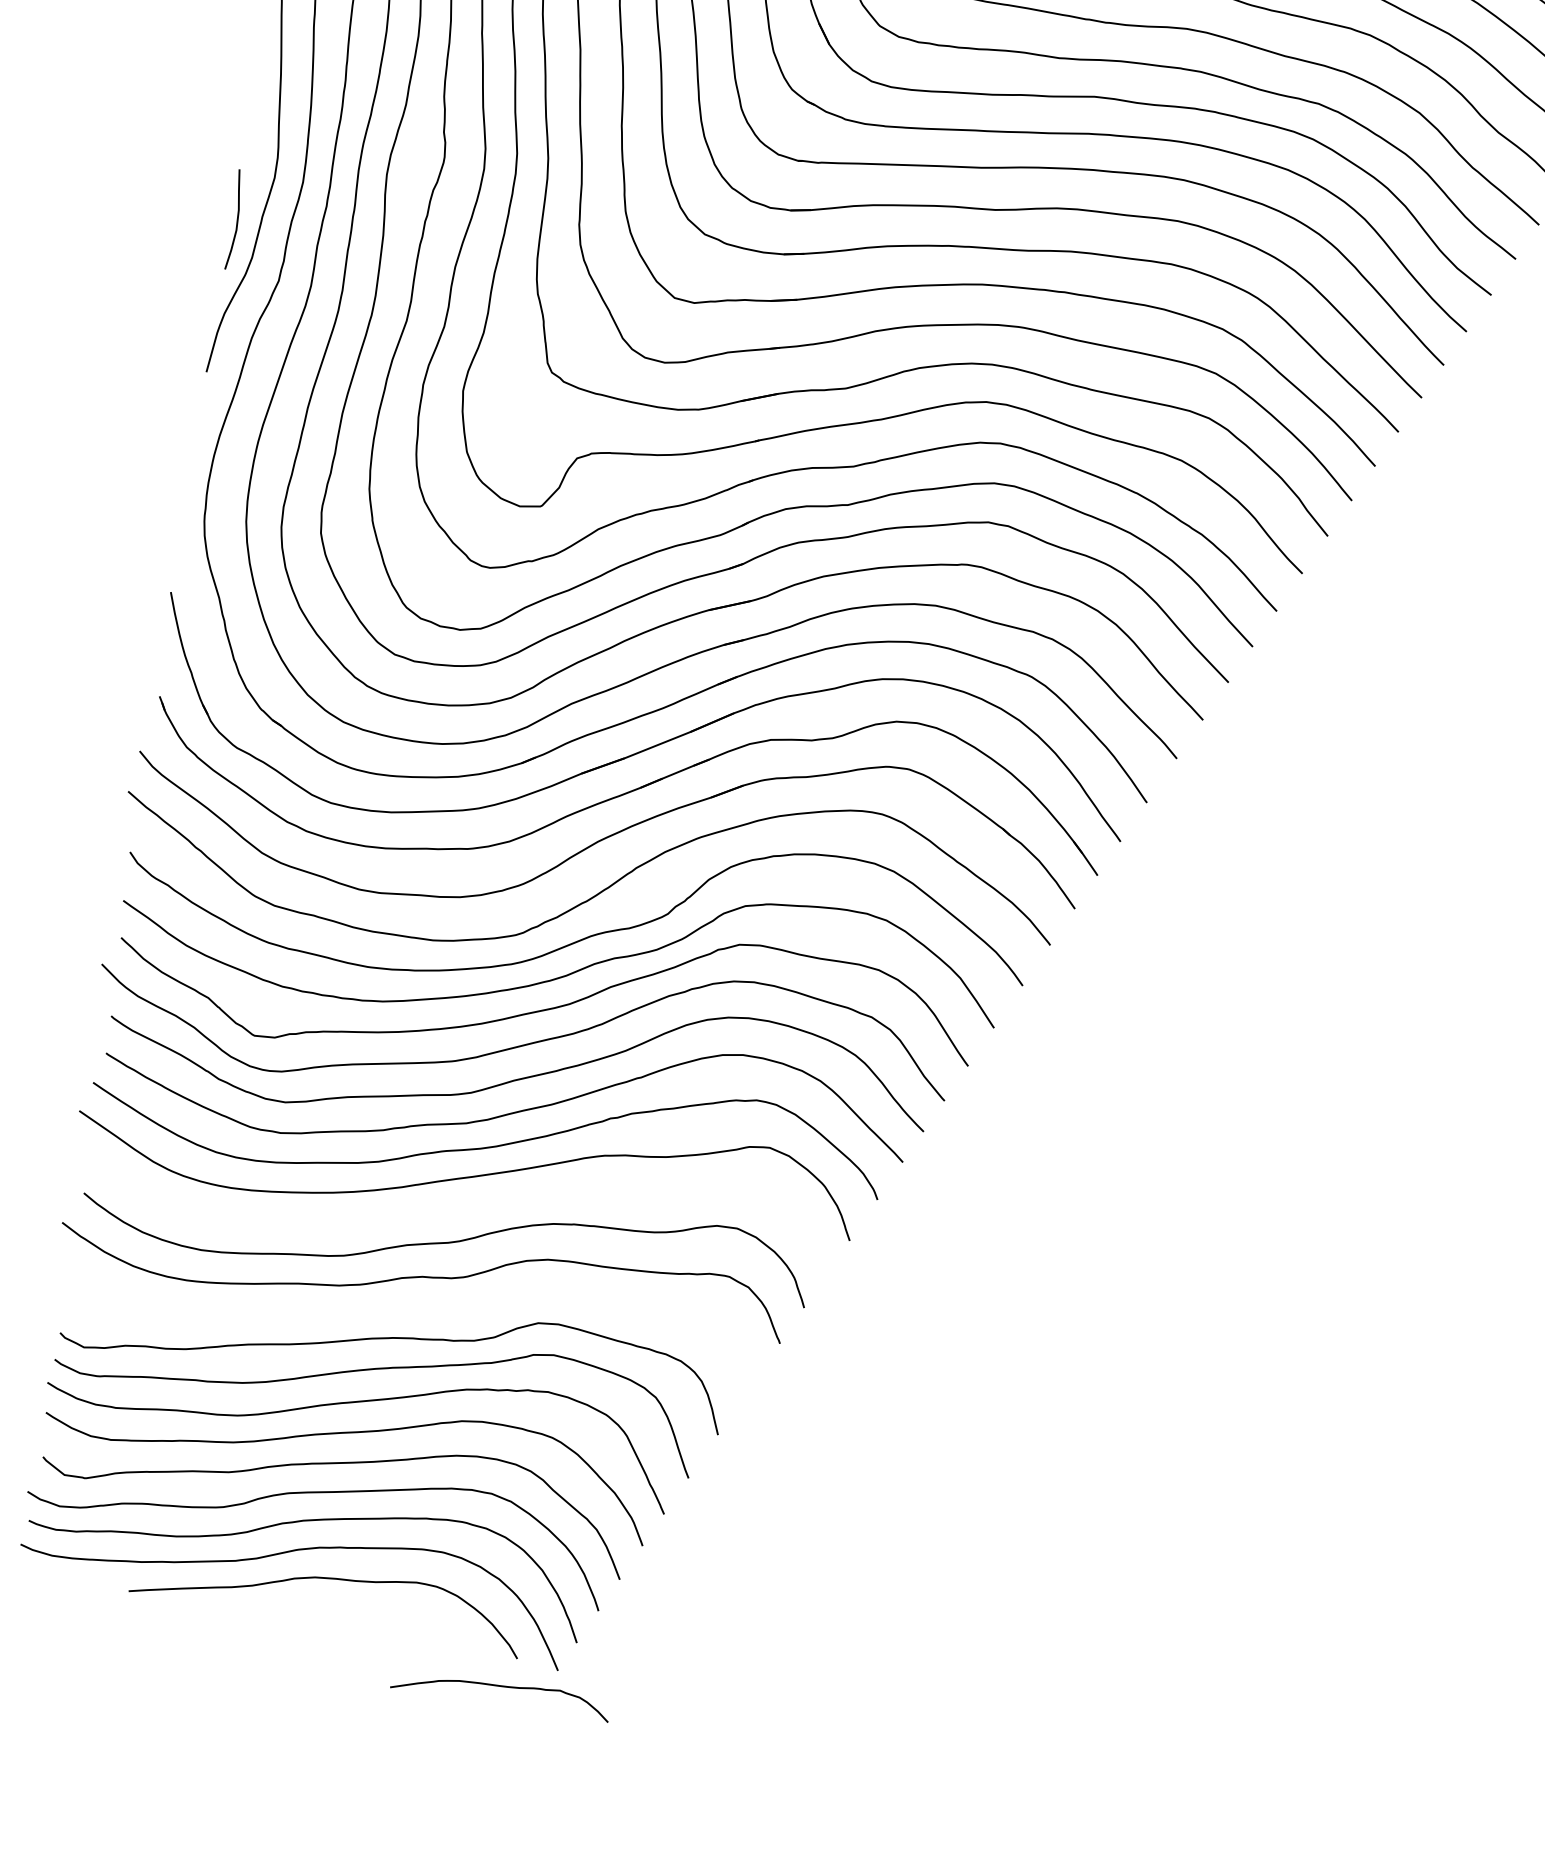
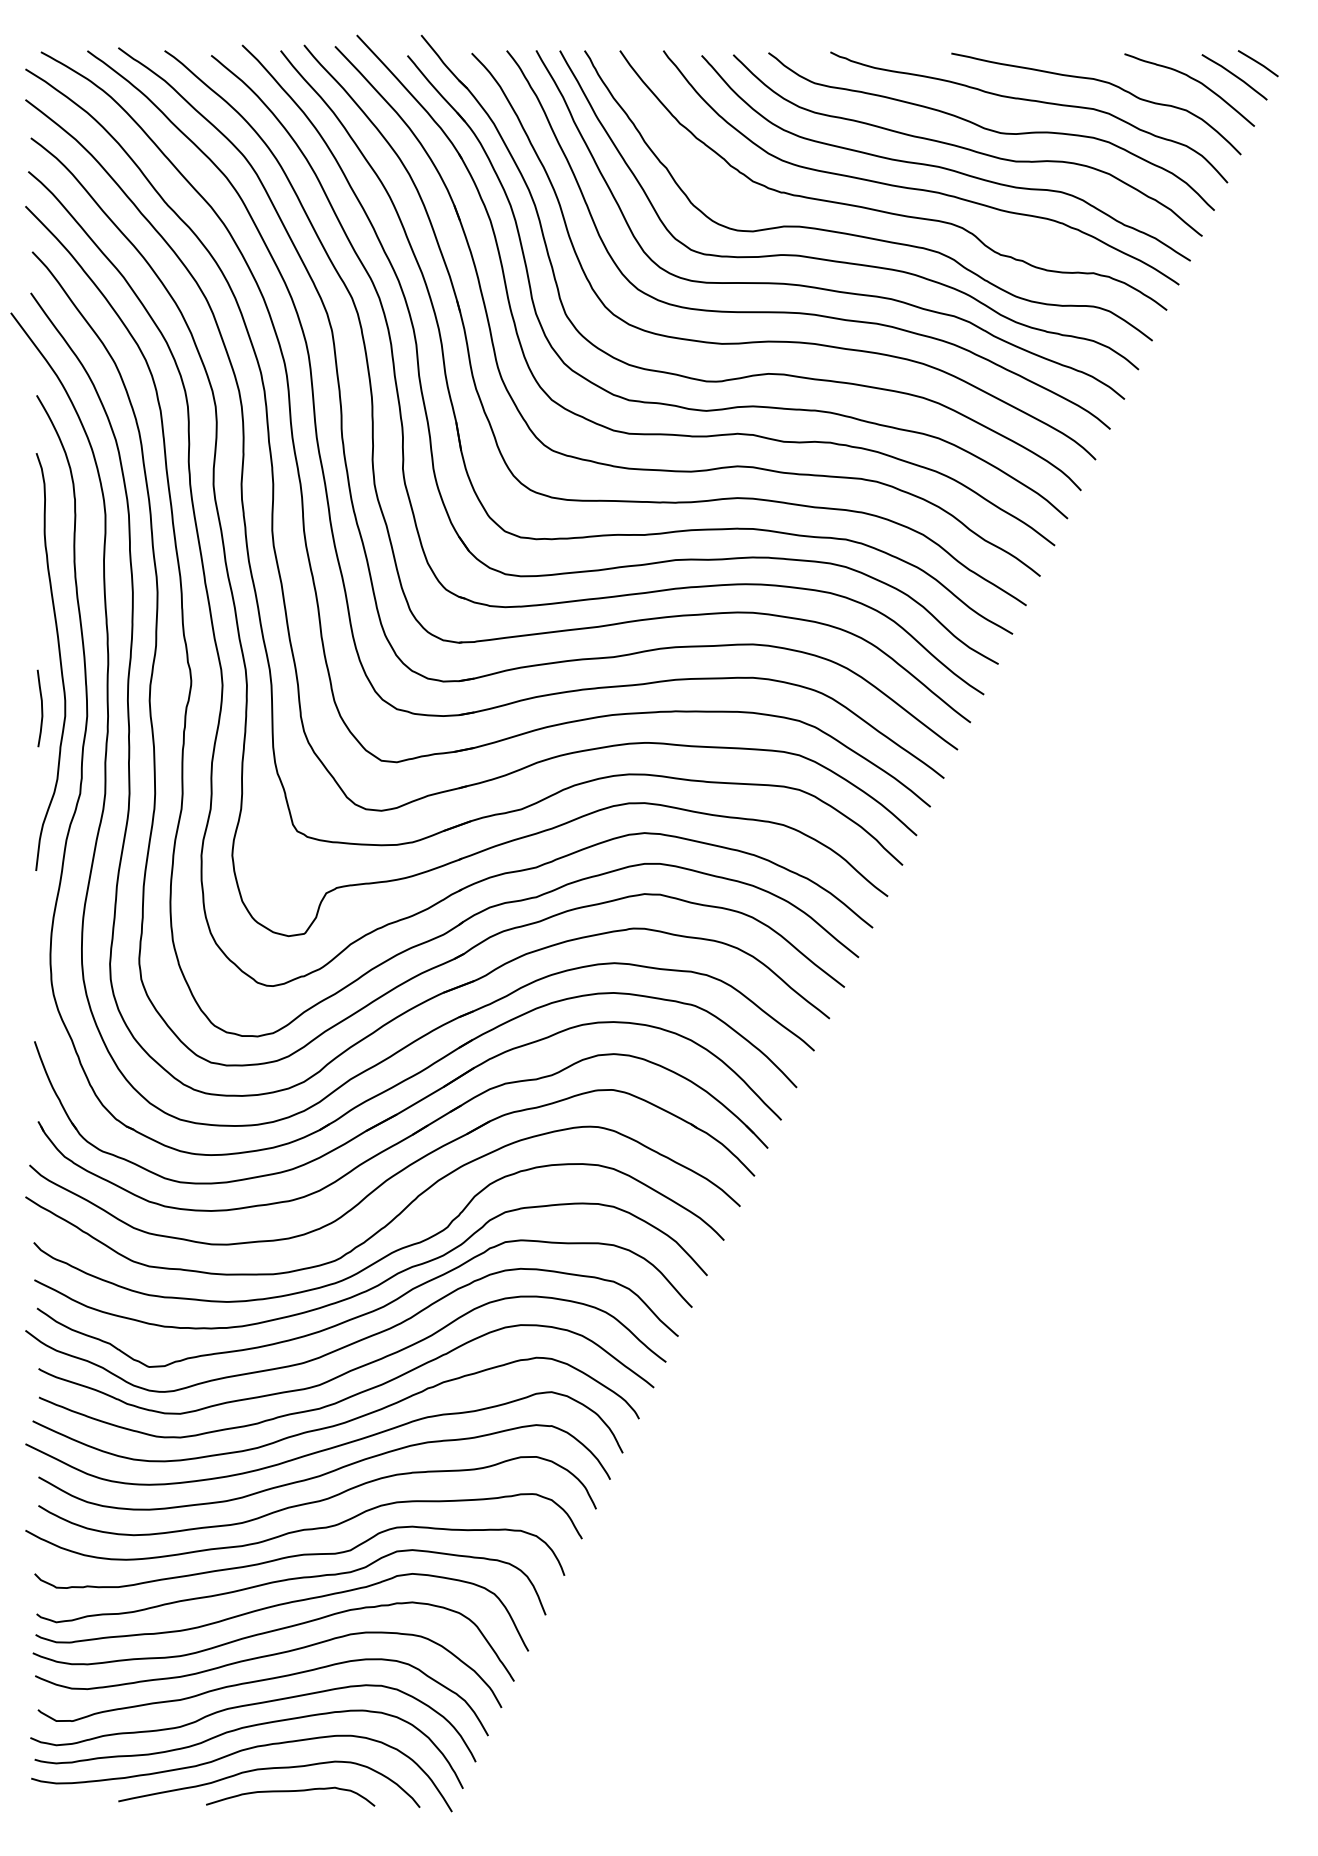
curve: (236, 220) -> (41, 708), moved
curve: (462, 1207) -> (326, 1472), added
curve: (411, 1310) -> (299, 1556), added
curve: (500, 1687) -> (289, 1792), moved

